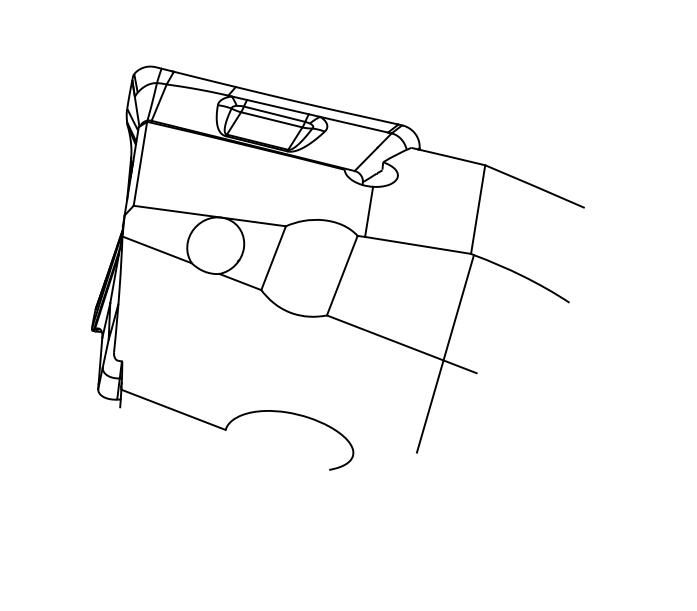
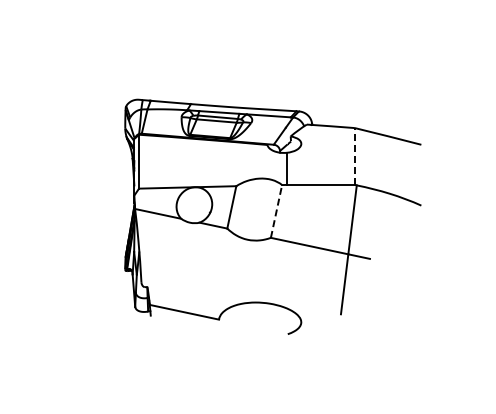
line: (477, 209) -> (354, 156), solid -> dashed
line: (342, 275) -> (276, 211), solid -> dashed

